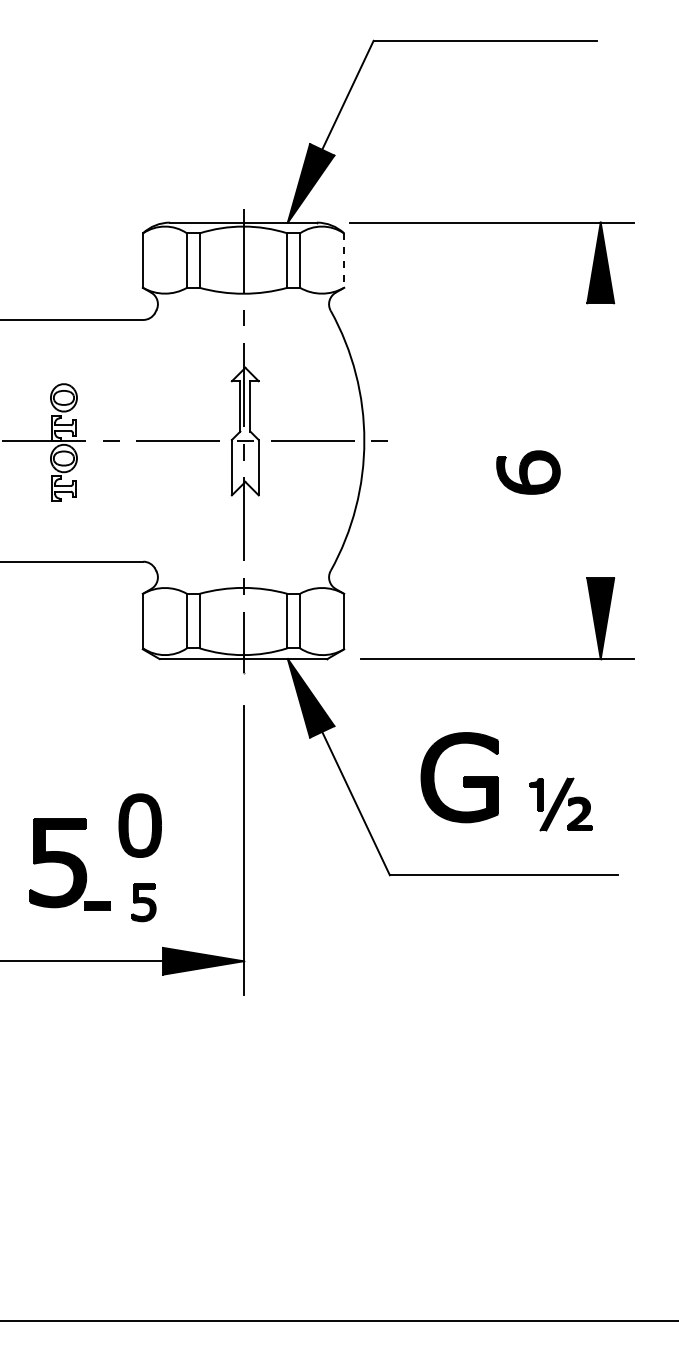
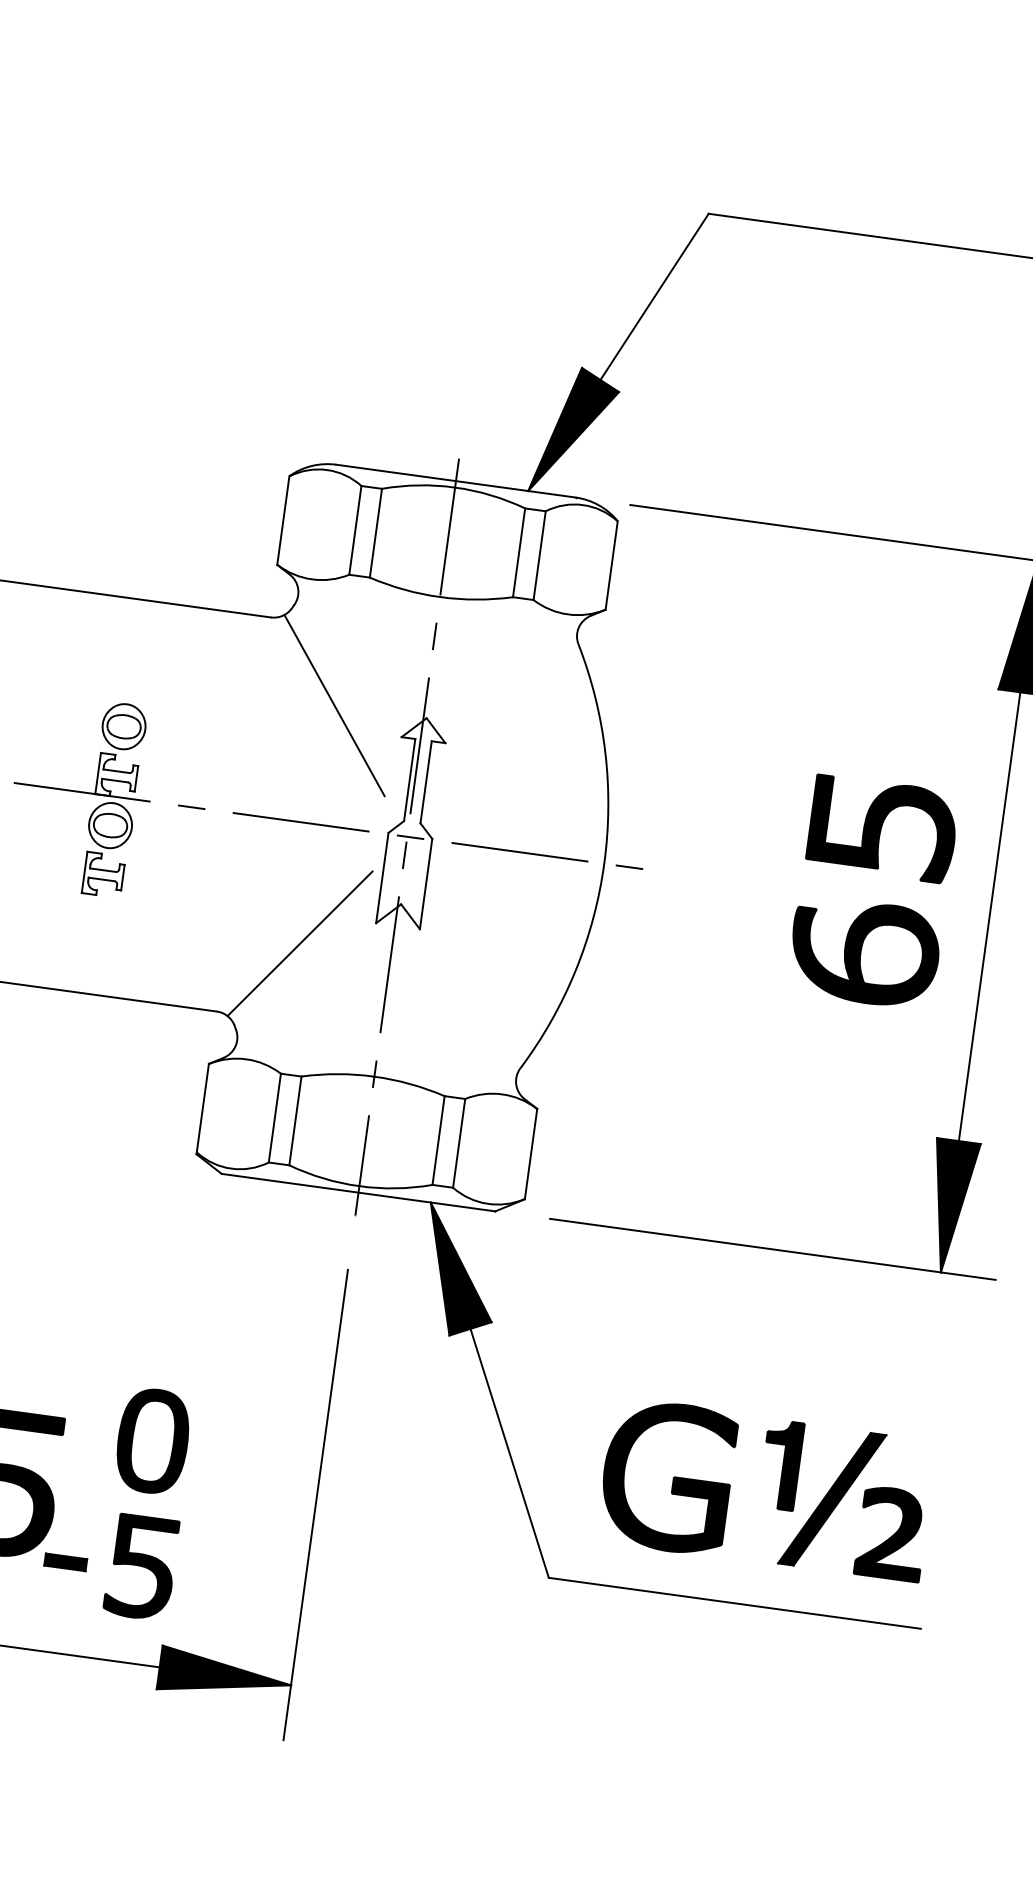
line: (344, 261) -> (611, 567), dashed -> solid
line: (188, 367) -> (333, 705), added
part: (529, 396) -> (883, 828), added
line: (600, 440) -> (989, 916), added
part: (528, 472) -> (864, 952), size x1.43
line: (187, 513) -> (299, 942), added
part: (459, 777) -> (666, 1476), moved
part: (561, 804) -> (844, 1500), size x1.67
part: (143, 902) -> (141, 1567), size x1.67

